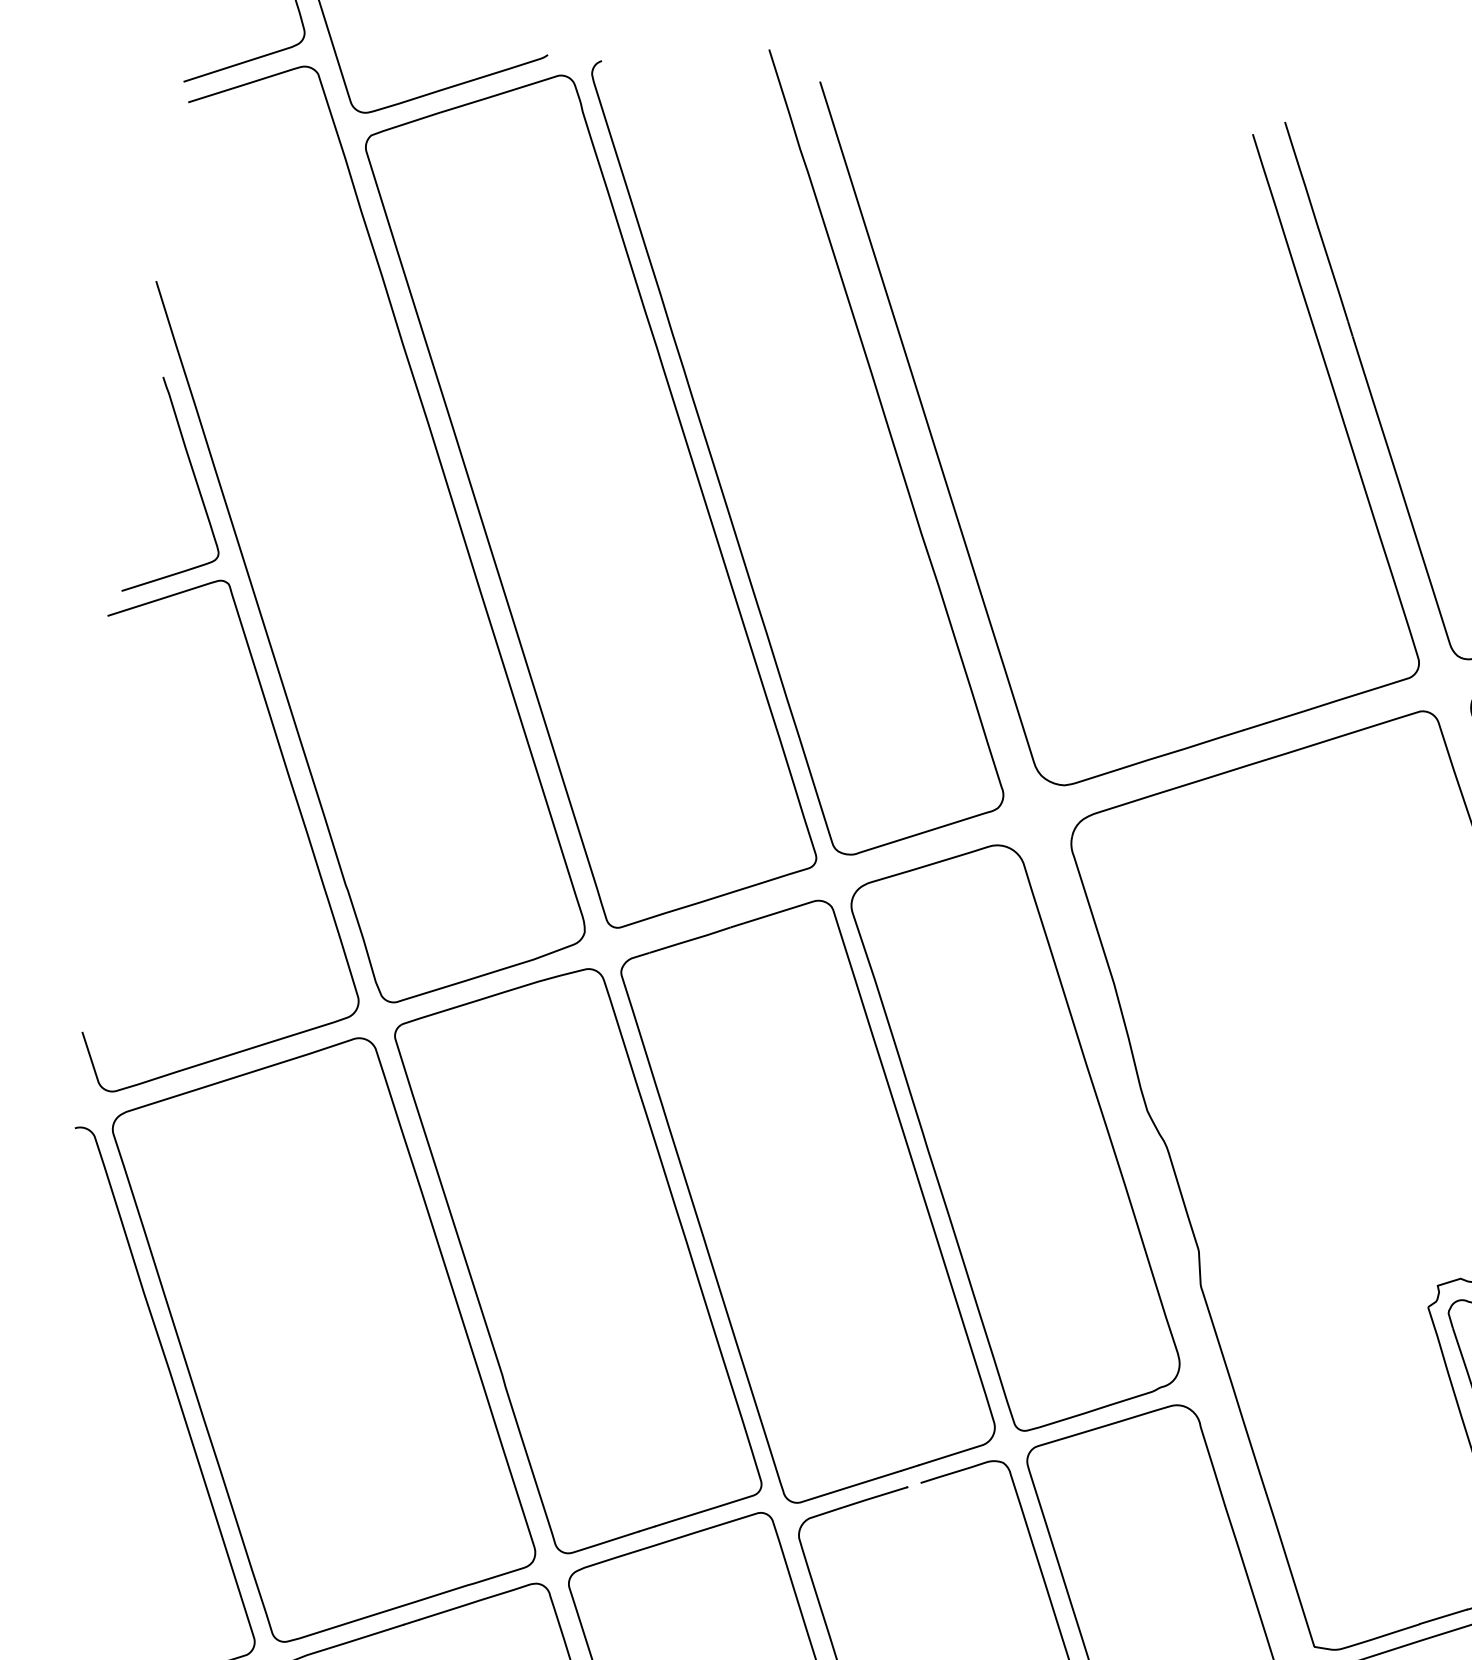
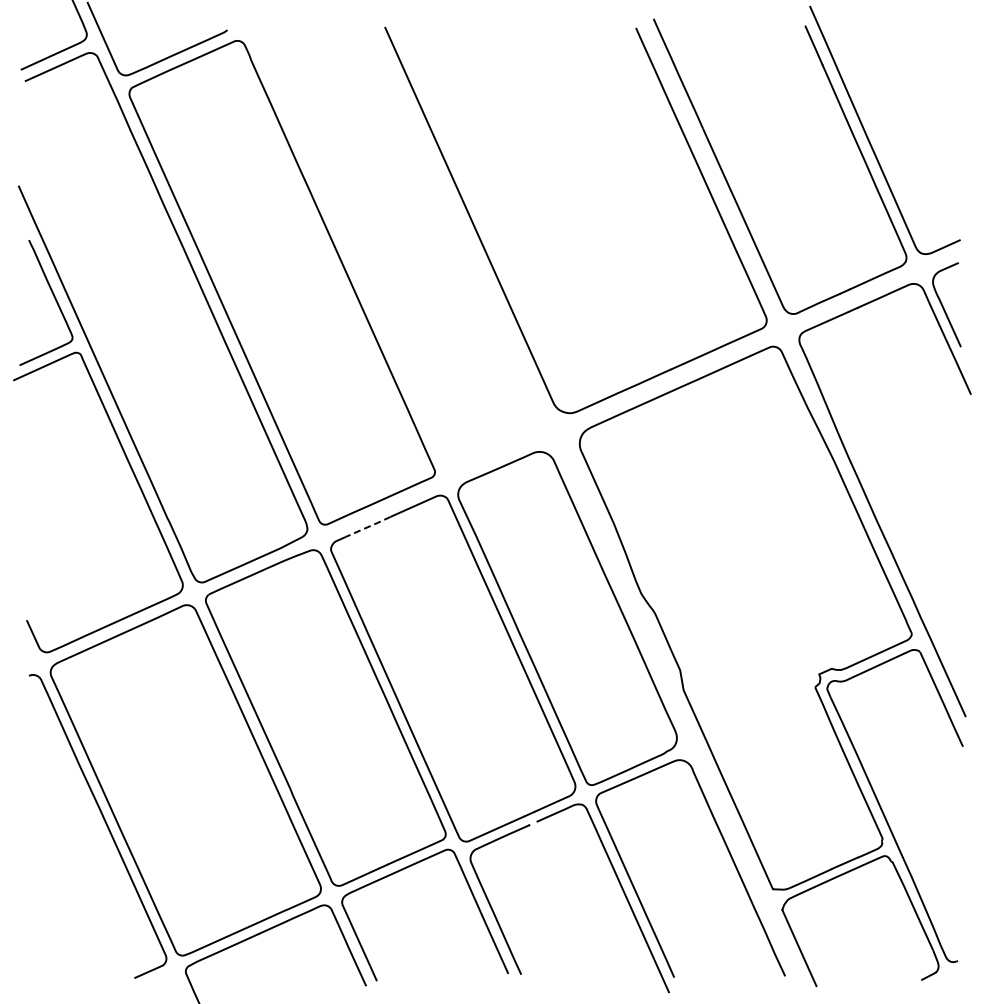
curve: (720, 478) -> (354, 260), removed
line: (690, 941) -> (368, 527), solid -> dashed

